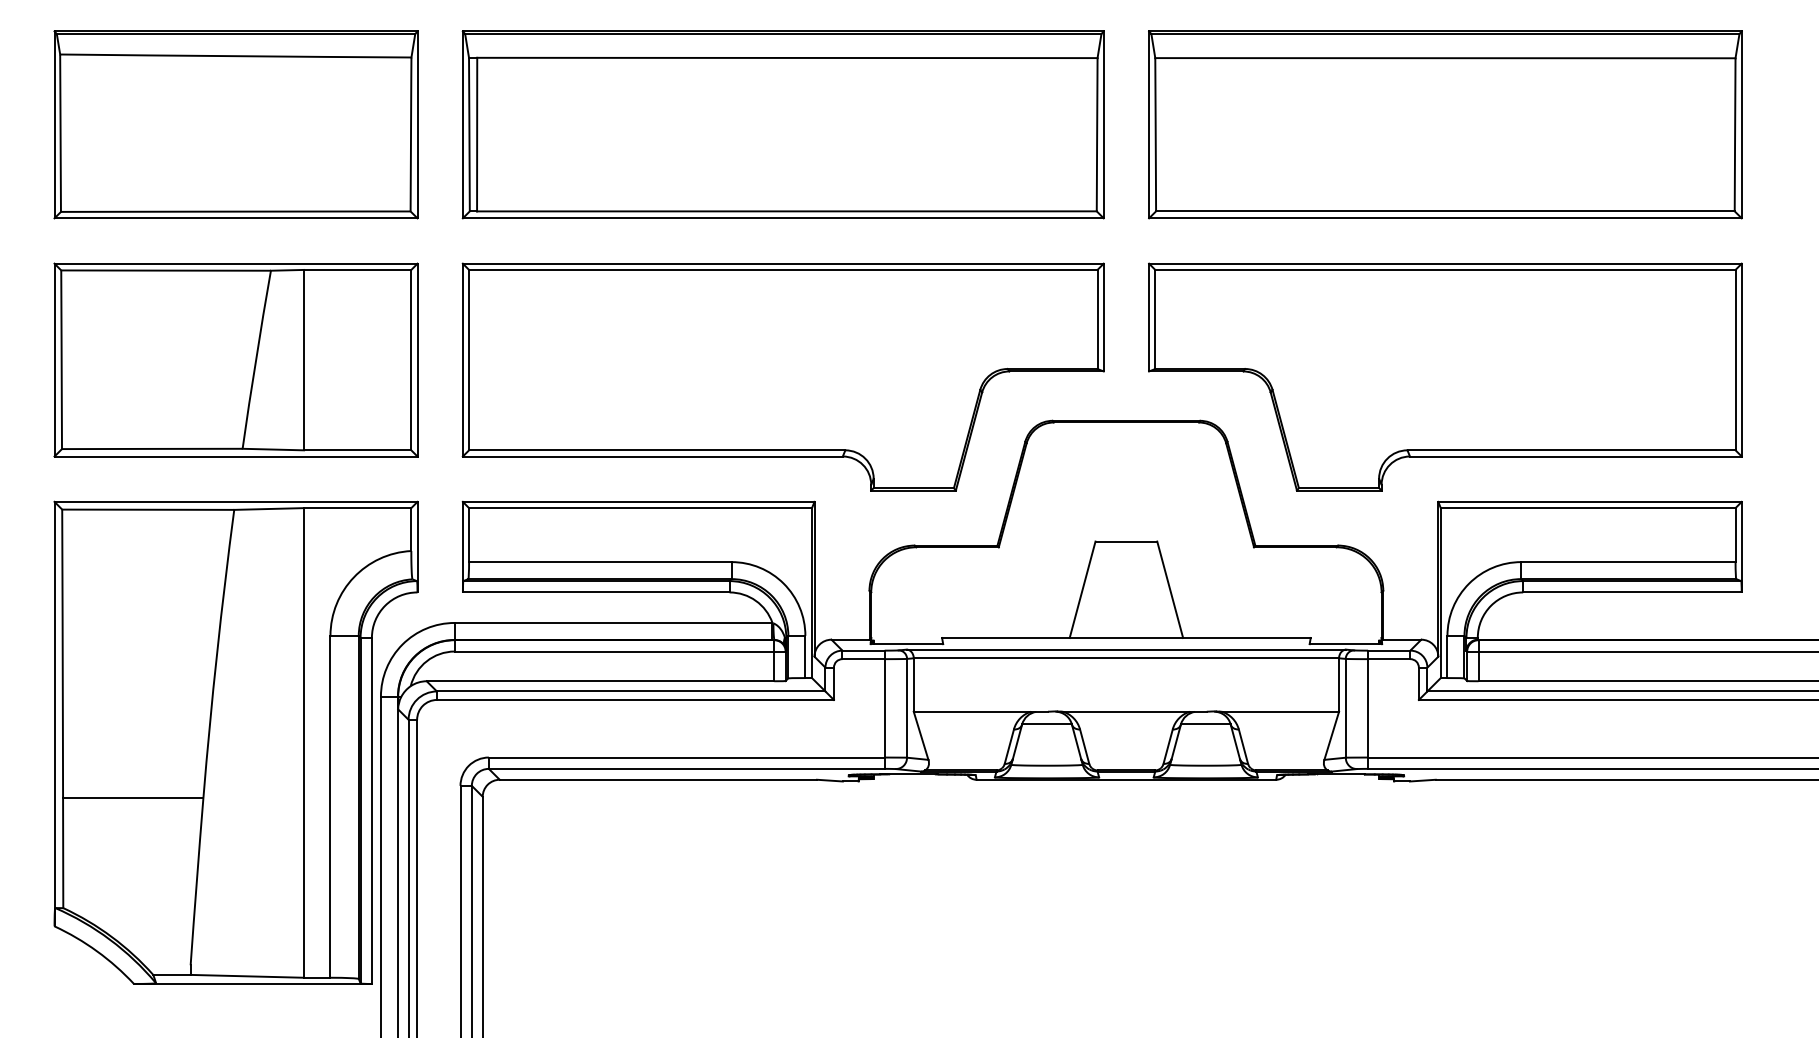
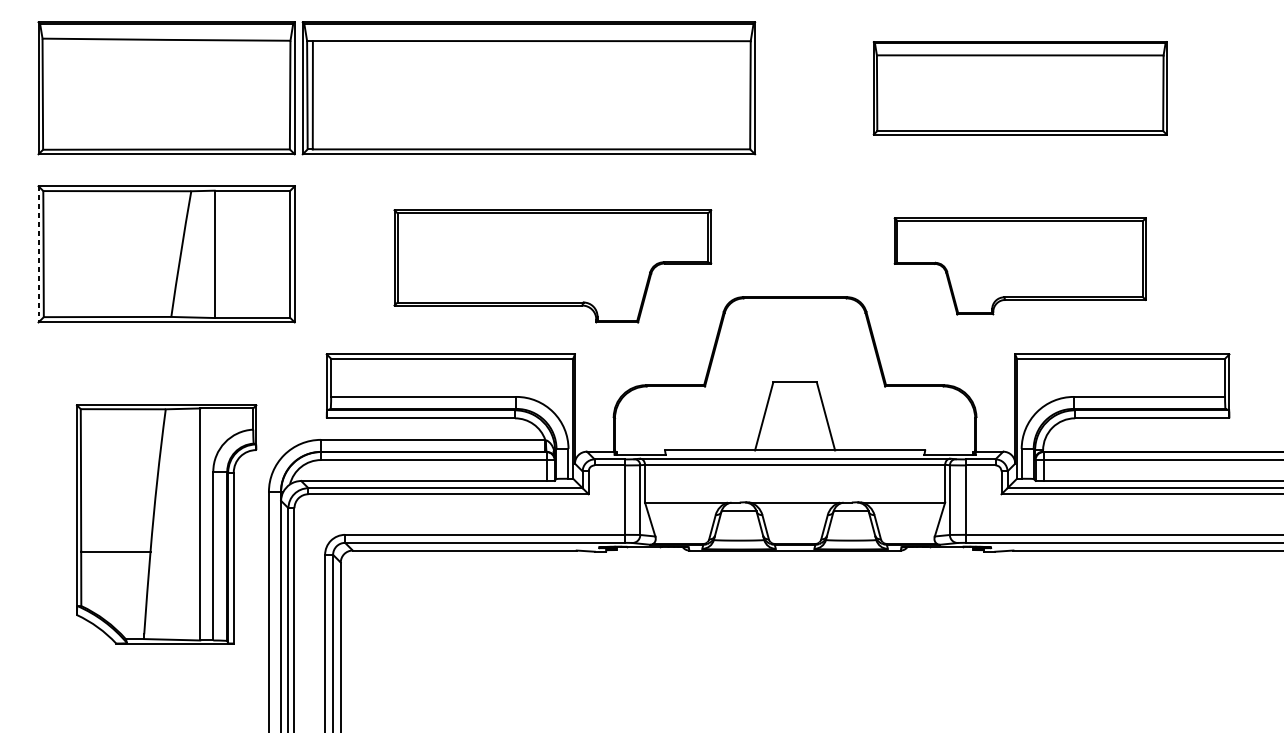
part: (782, 124) -> (528, 88), moved
part: (1445, 124) -> (1020, 88), size x0.7
line: (54, 360) -> (38, 254), solid -> dashed
part: (782, 376) -> (552, 265), size x0.7
part: (1445, 376) -> (1020, 265), size x0.6
part: (235, 742) -> (166, 524), size x0.7

